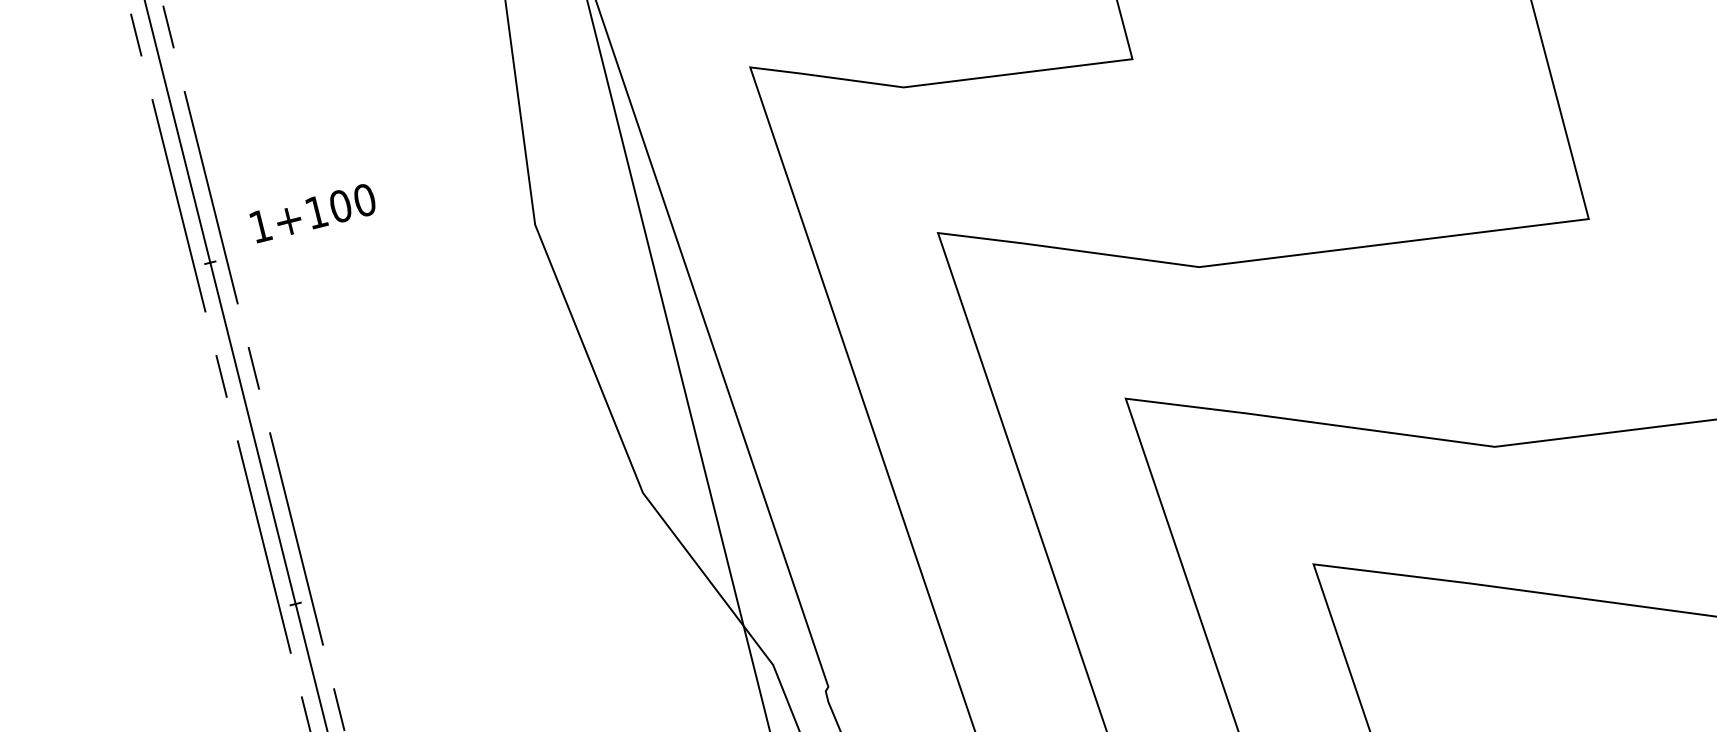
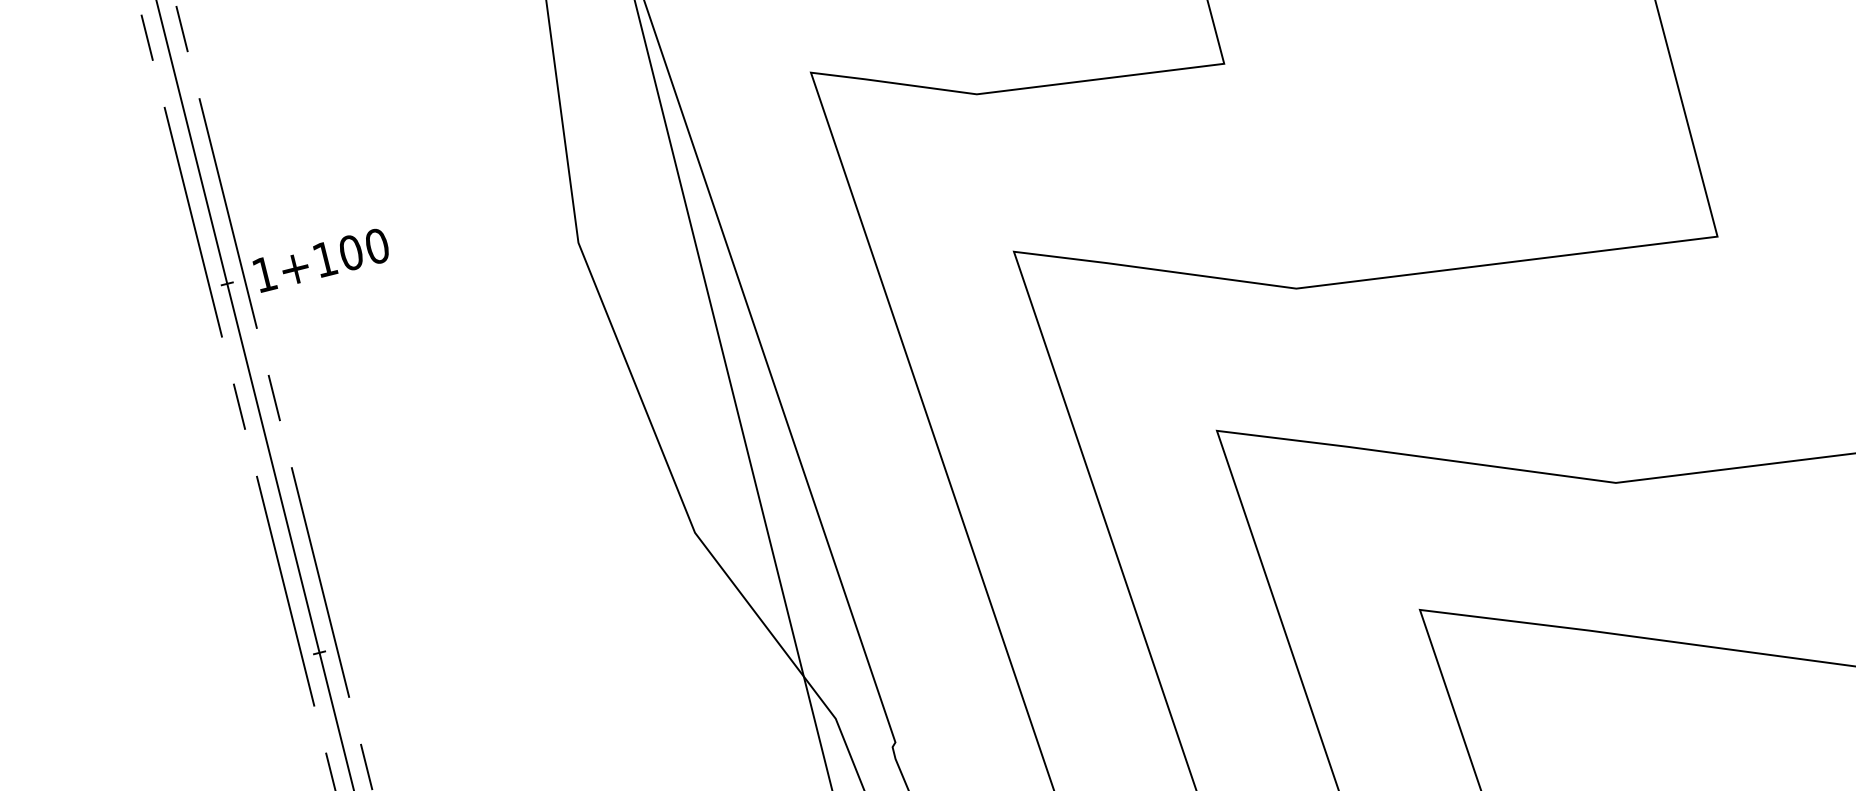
text: (312, 213) -> (320, 260), moved

